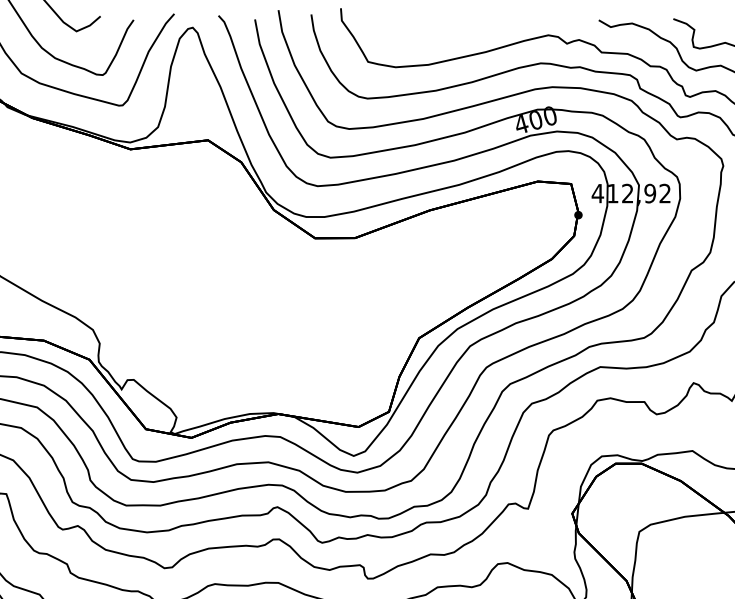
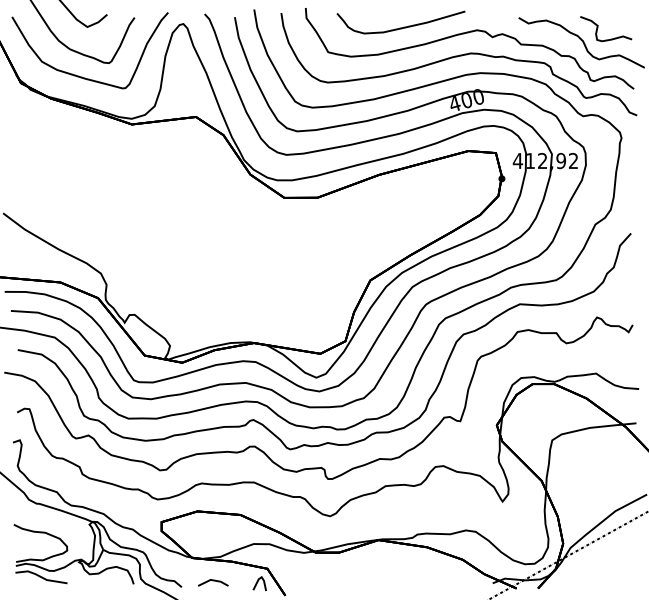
curve: (455, 31) -> (400, 27), added

